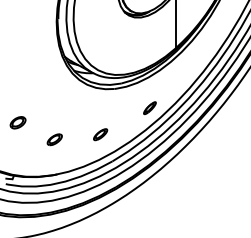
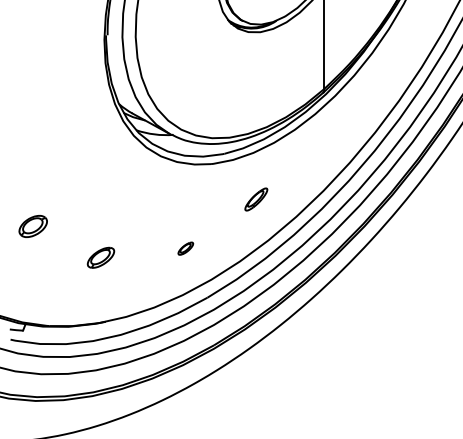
part: (149, 107) -> (255, 198), moved
part: (100, 134) -> (185, 248), size x0.6

